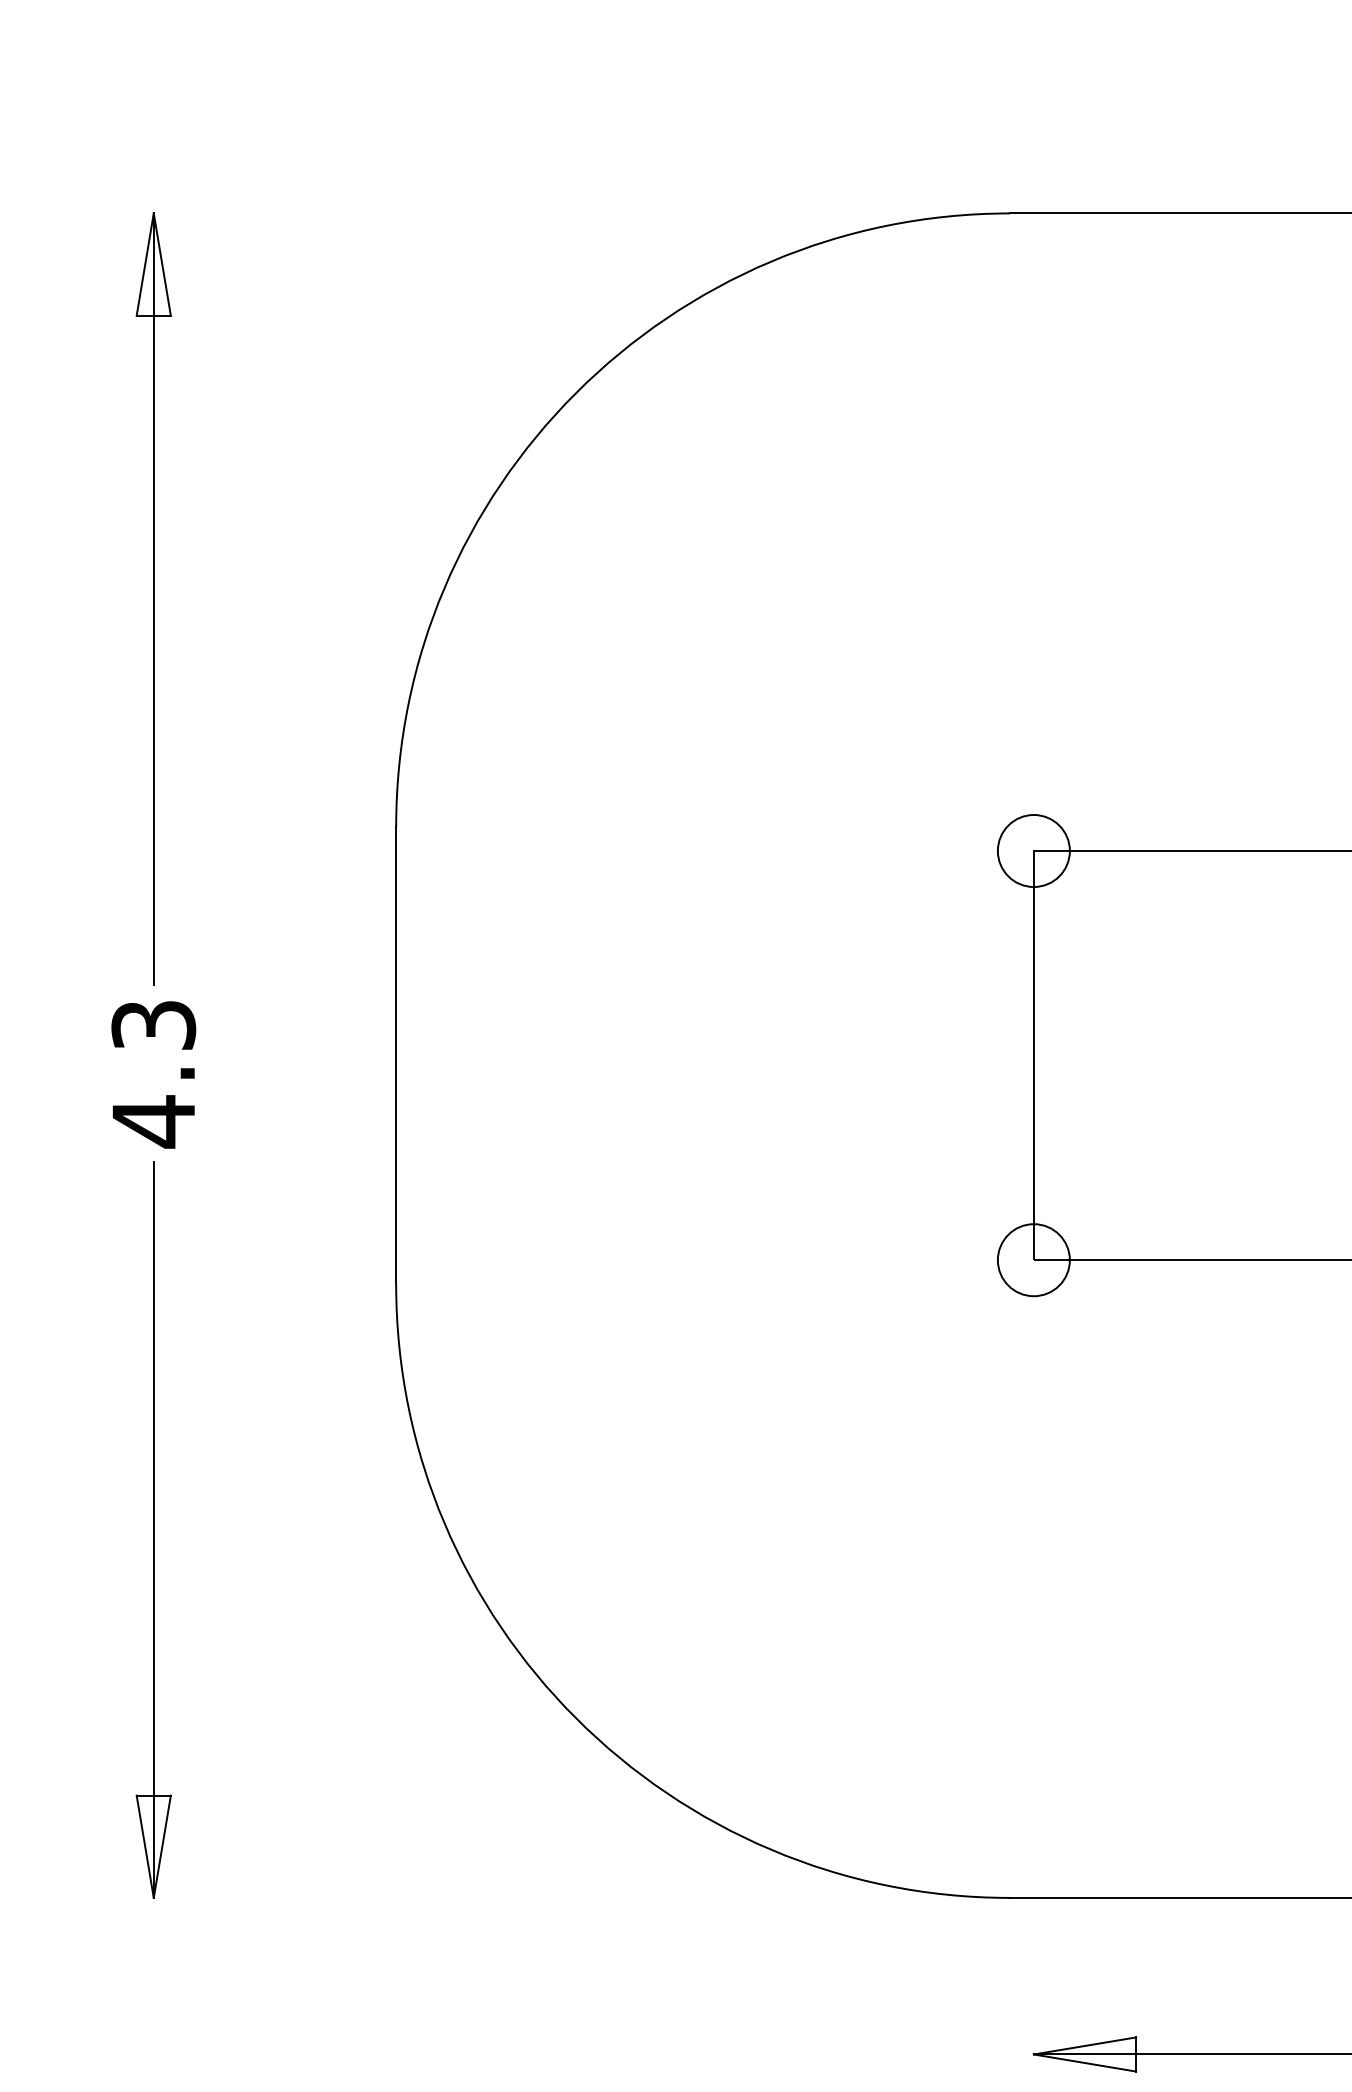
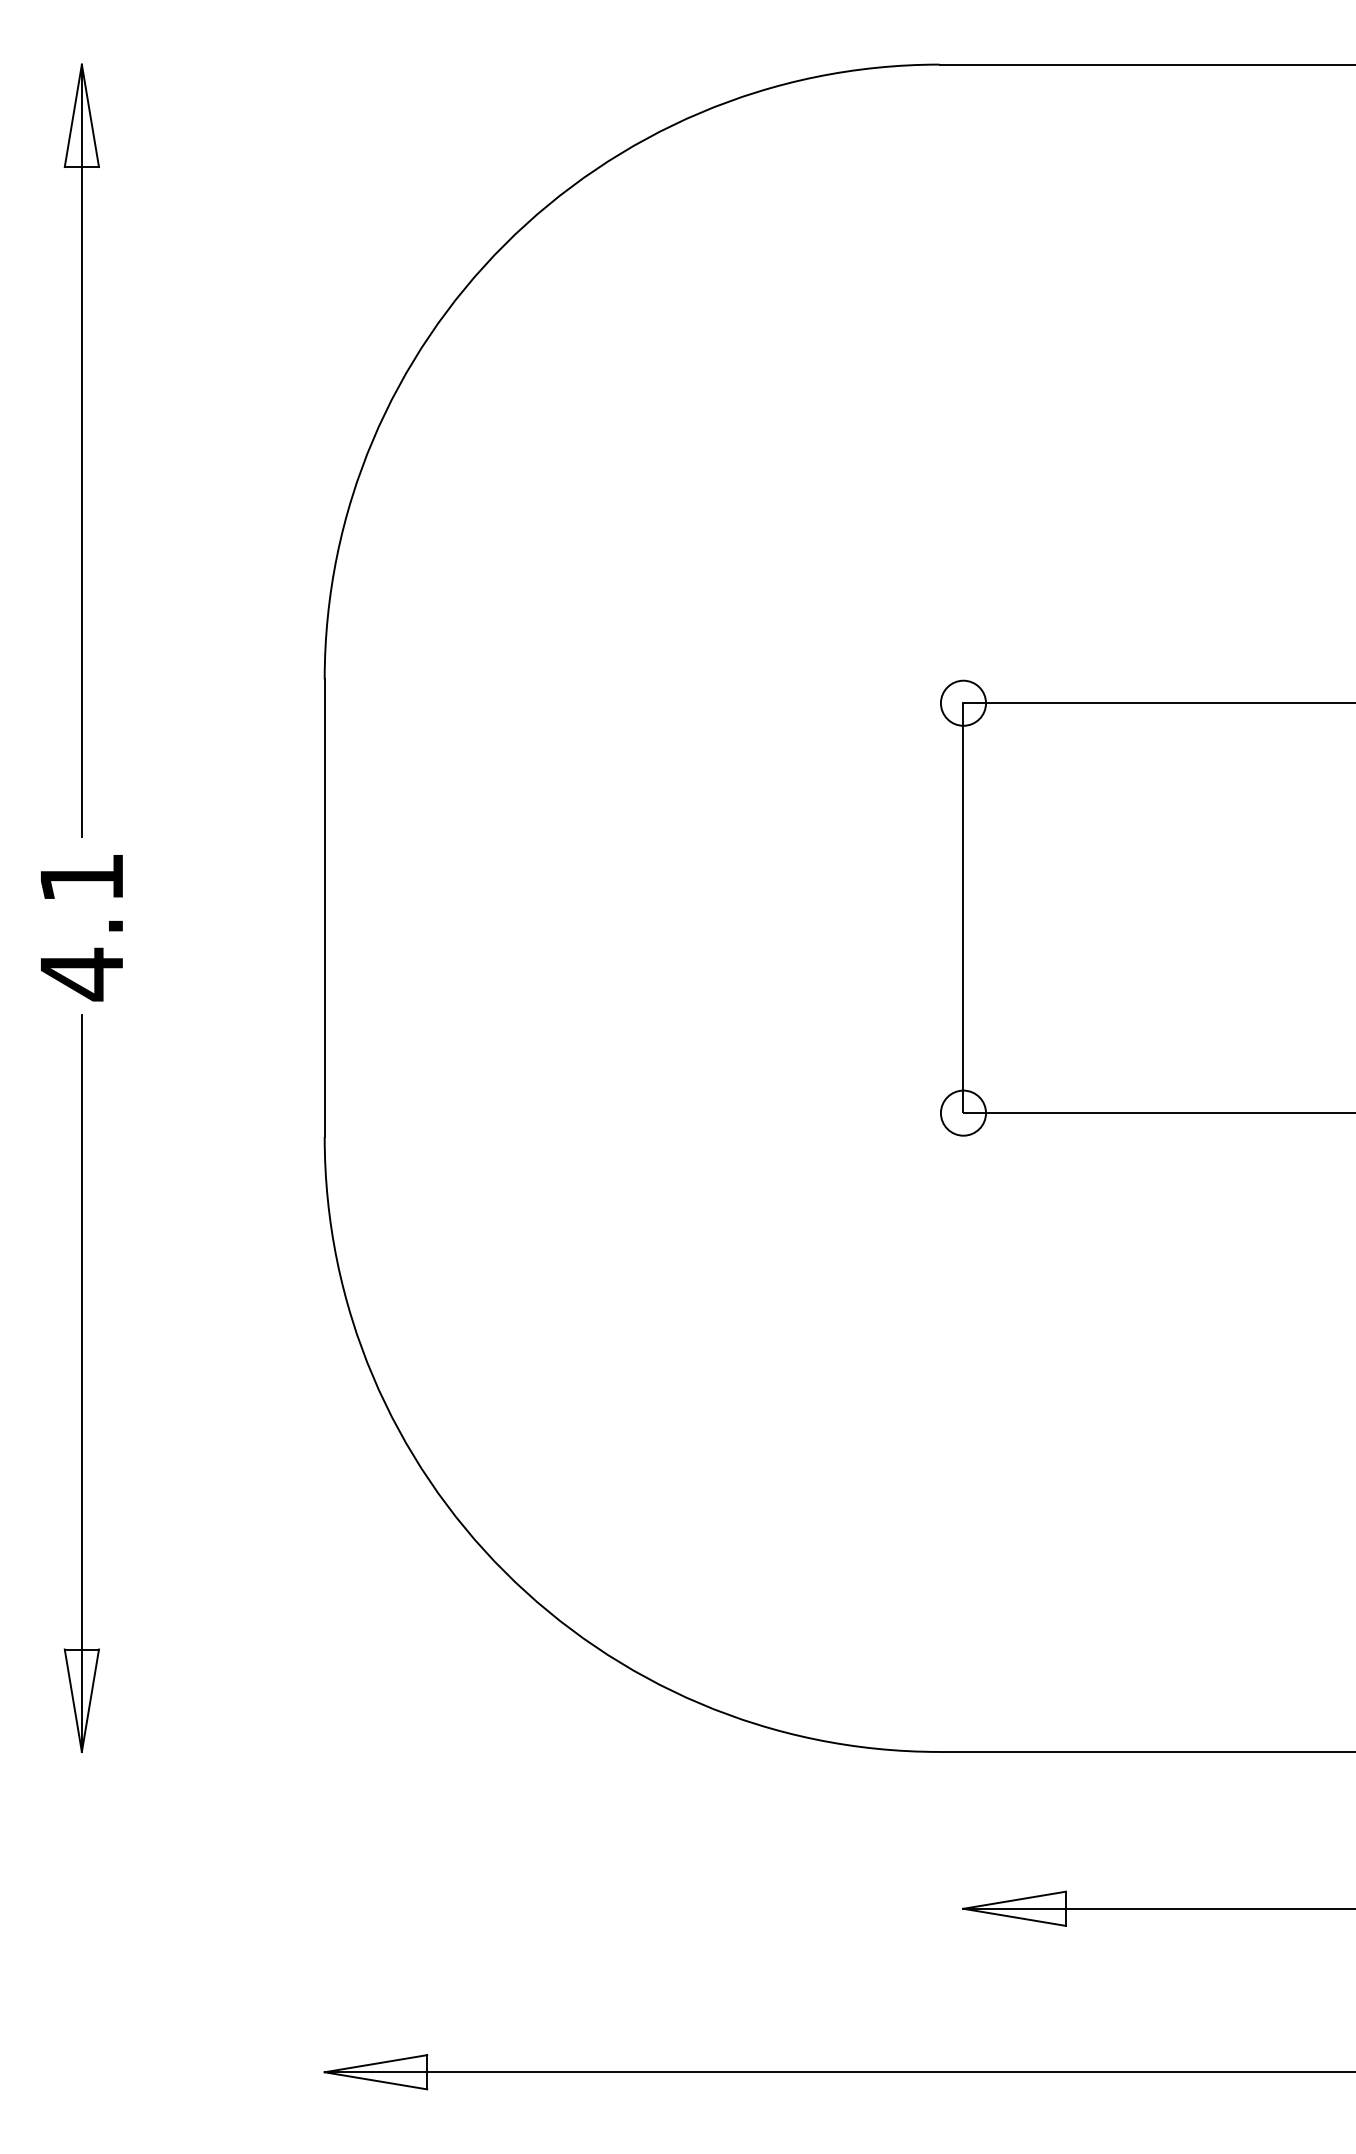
circle: (1033, 850) -> (963, 702), size x0.62
text: (153, 1024) -> (81, 877), 4.3 -> 4.1
circle: (1033, 1259) -> (963, 1112), size x0.62

